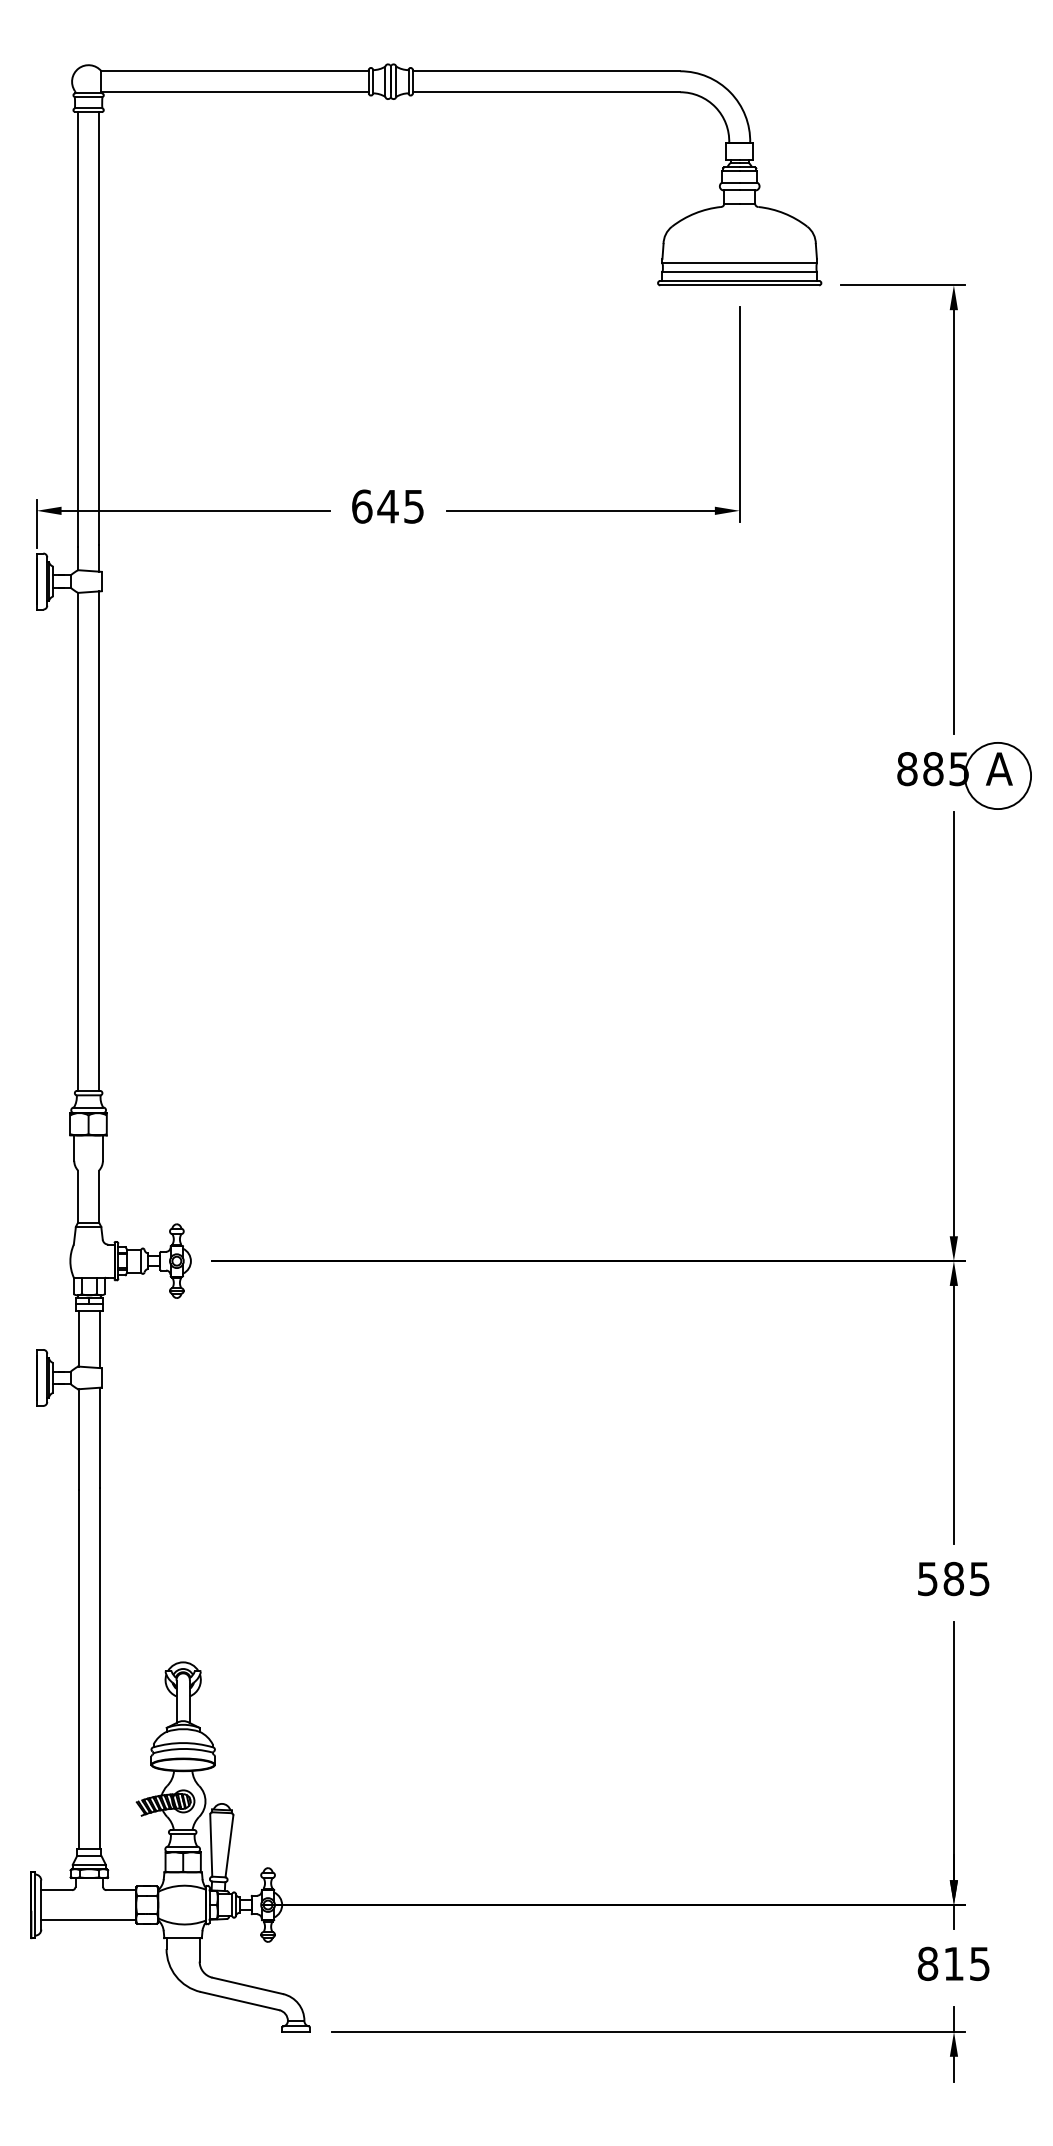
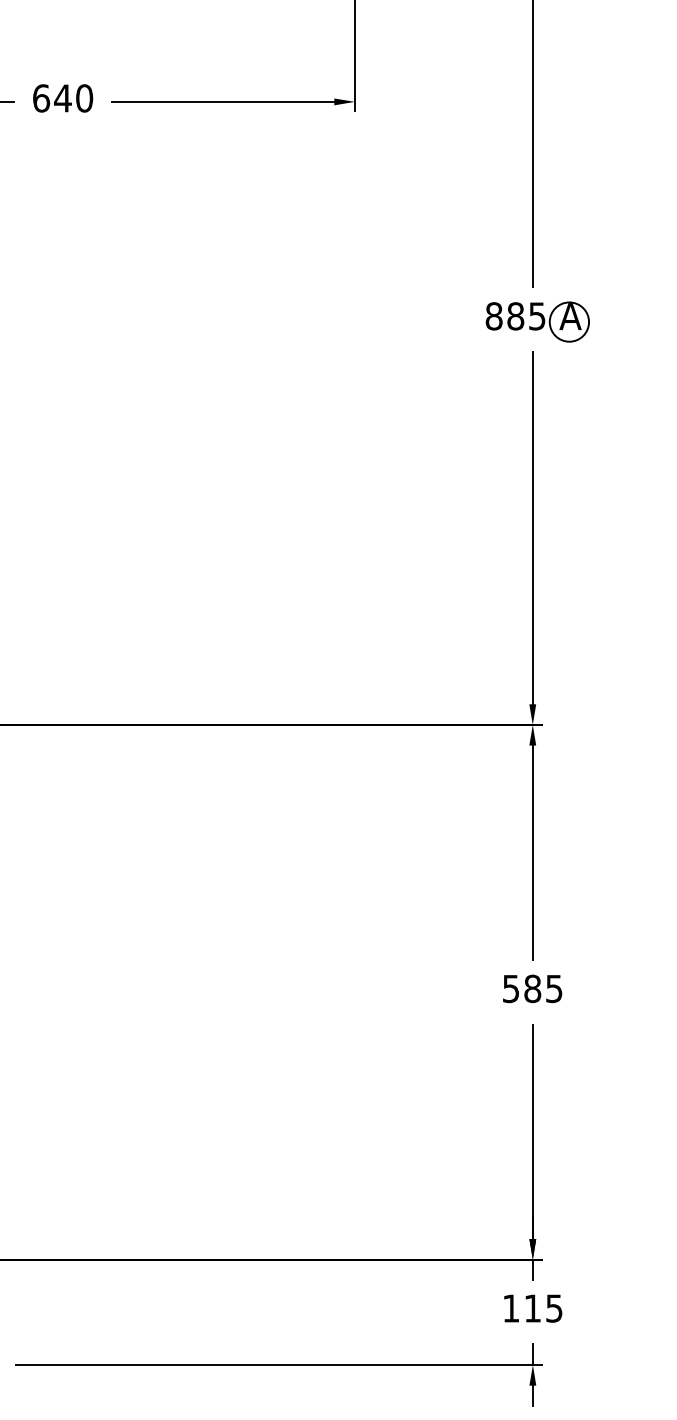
text: (414, 506) -> (84, 98), 645 -> 640
circle: (997, 775) -> (569, 321), size x0.71
text: (927, 1963) -> (510, 1308), 815 -> 115

